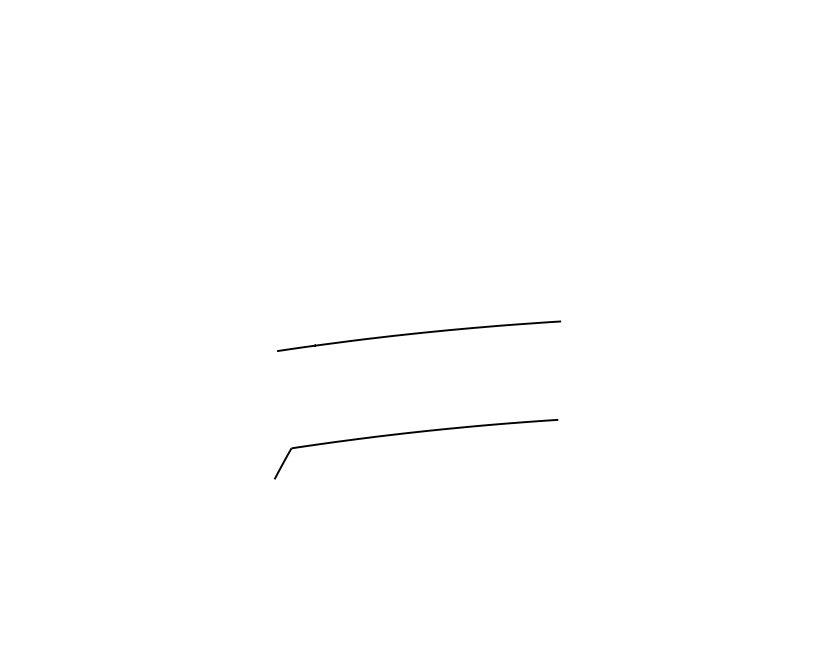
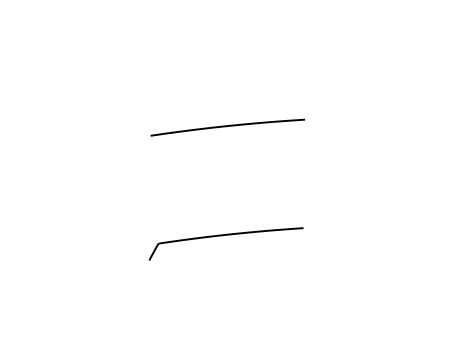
curve: (418, 334) -> (227, 126), moved

